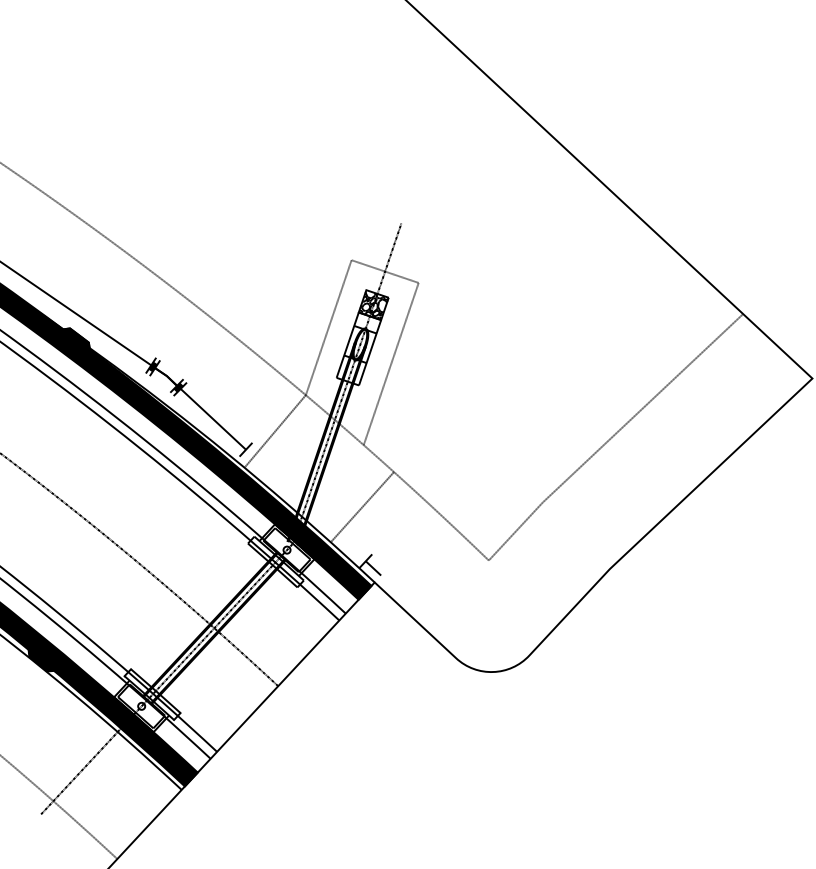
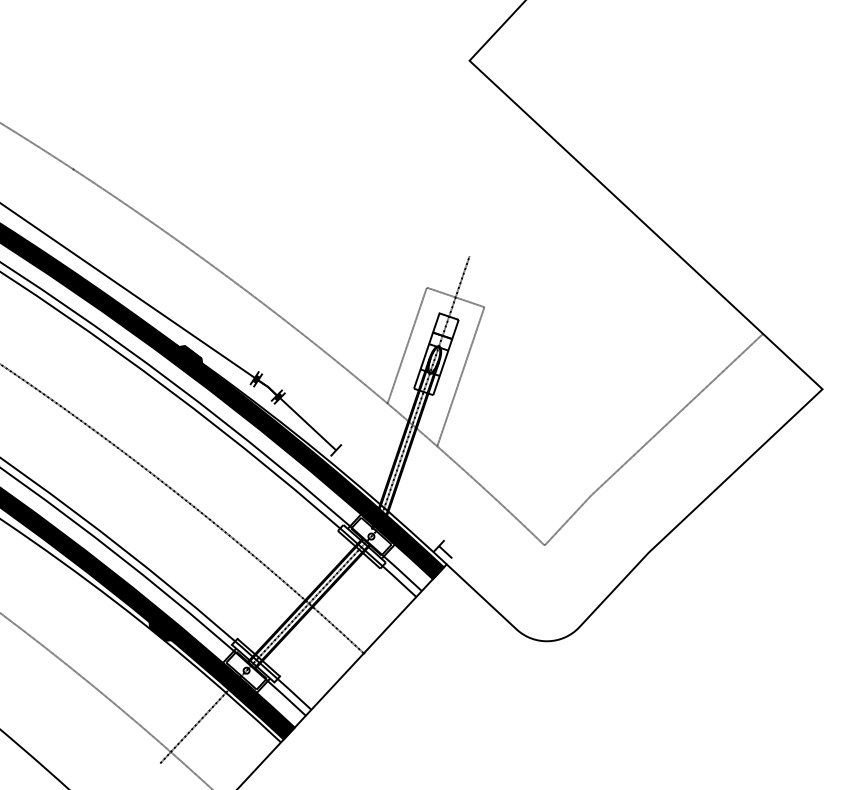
hatch: (373, 305) -> (445, 326), removed
line: (275, 431) -> (361, 434), removed
line: (362, 506) -> (436, 499), removed

